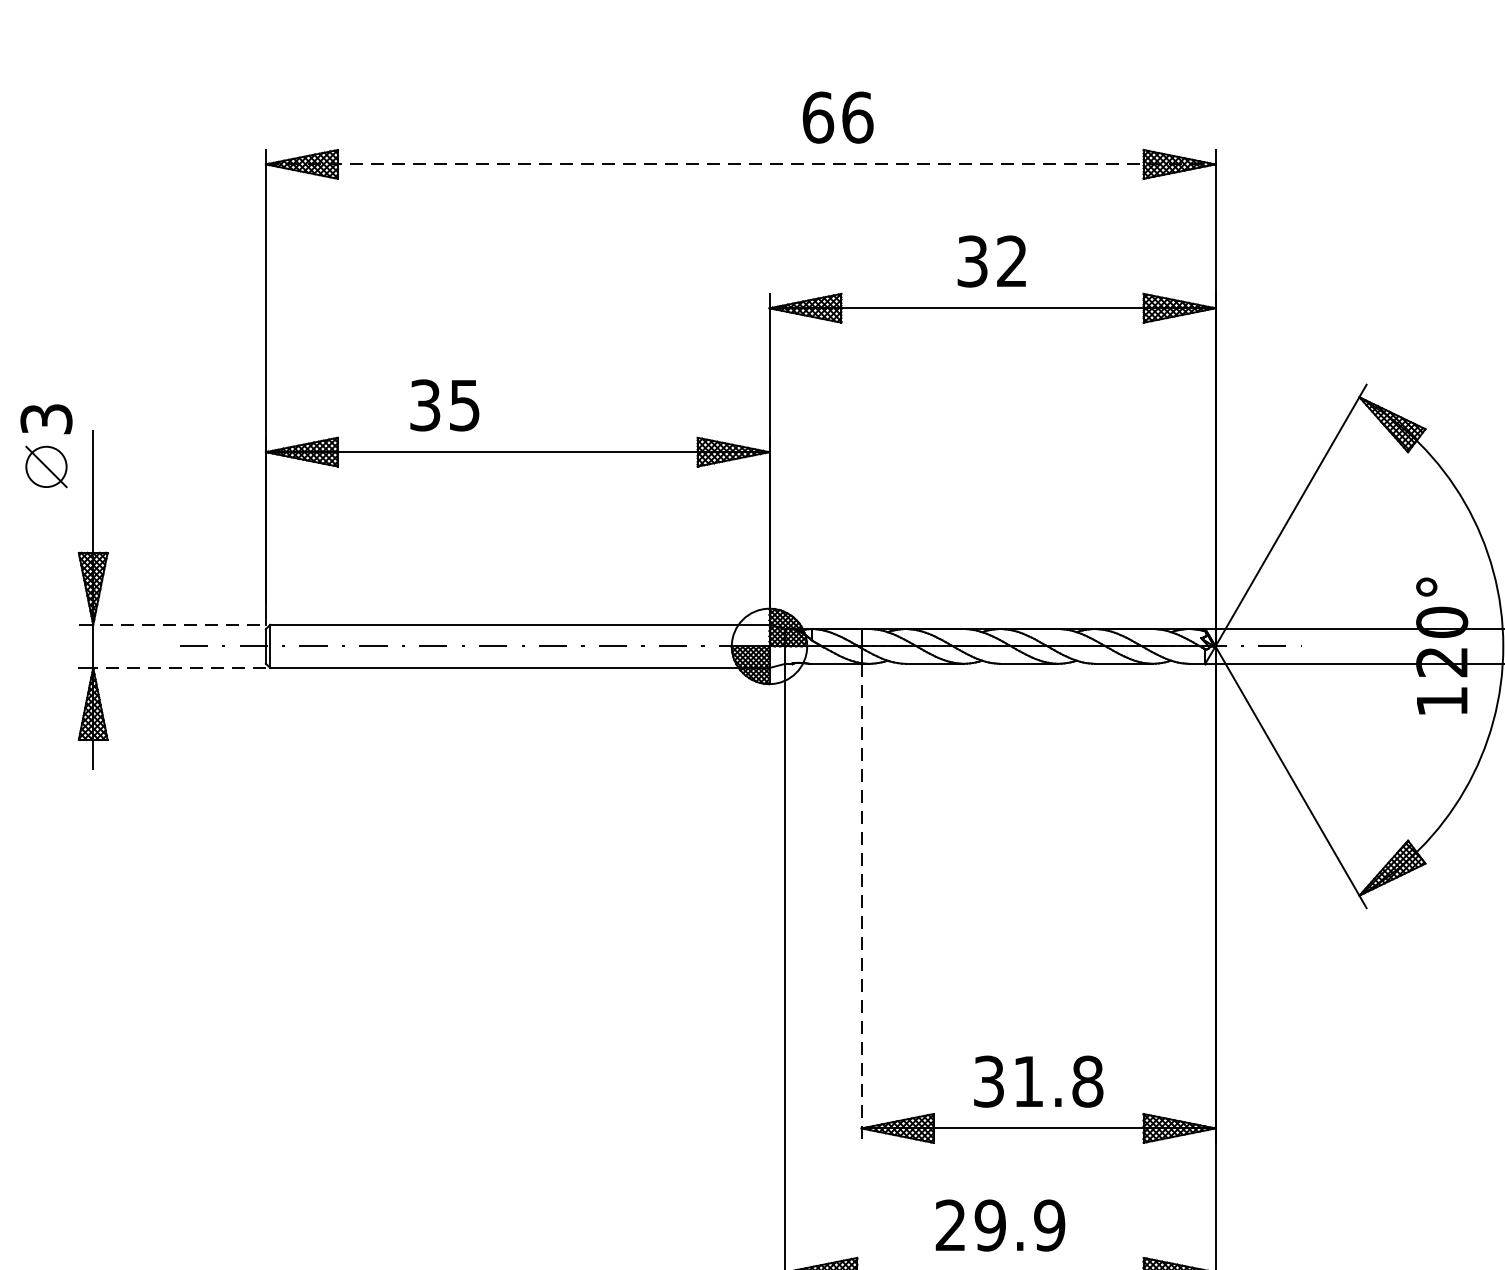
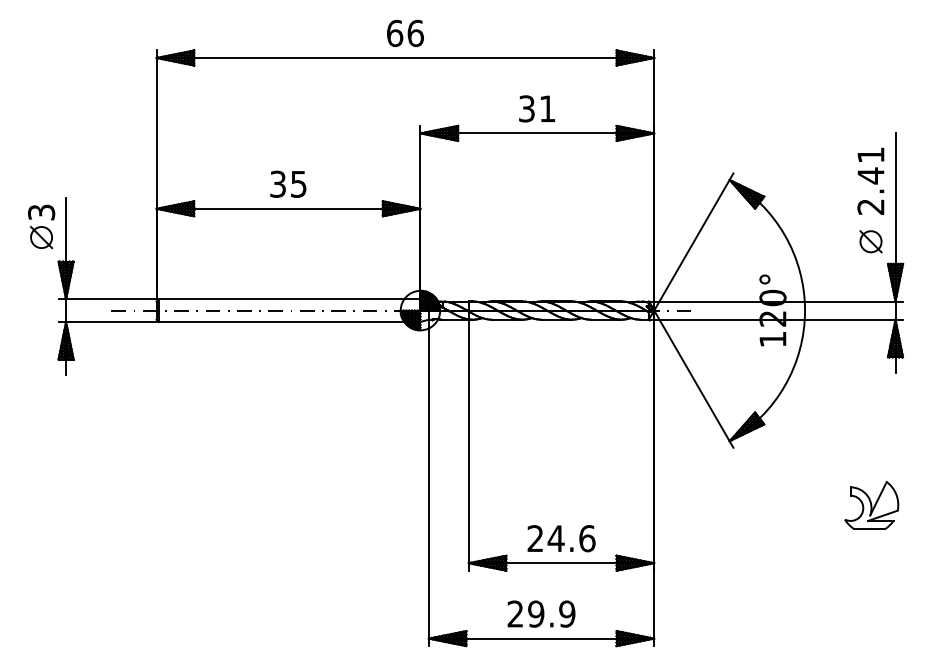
text: (838, 117) -> (405, 33), moved
line: (740, 165) -> (405, 58), dashed -> solid
text: (1011, 260) -> (547, 108), 32 -> 31
text: (445, 403) -> (288, 183), moved
part: (46, 445) -> (41, 226), moved
line: (174, 625) -> (108, 299), dashed -> solid
line: (177, 667) -> (110, 321), dashed -> solid
line: (861, 903) -> (468, 445), dashed -> solid
text: (1038, 1081) -> (561, 538), 31.8 -> 24.6

